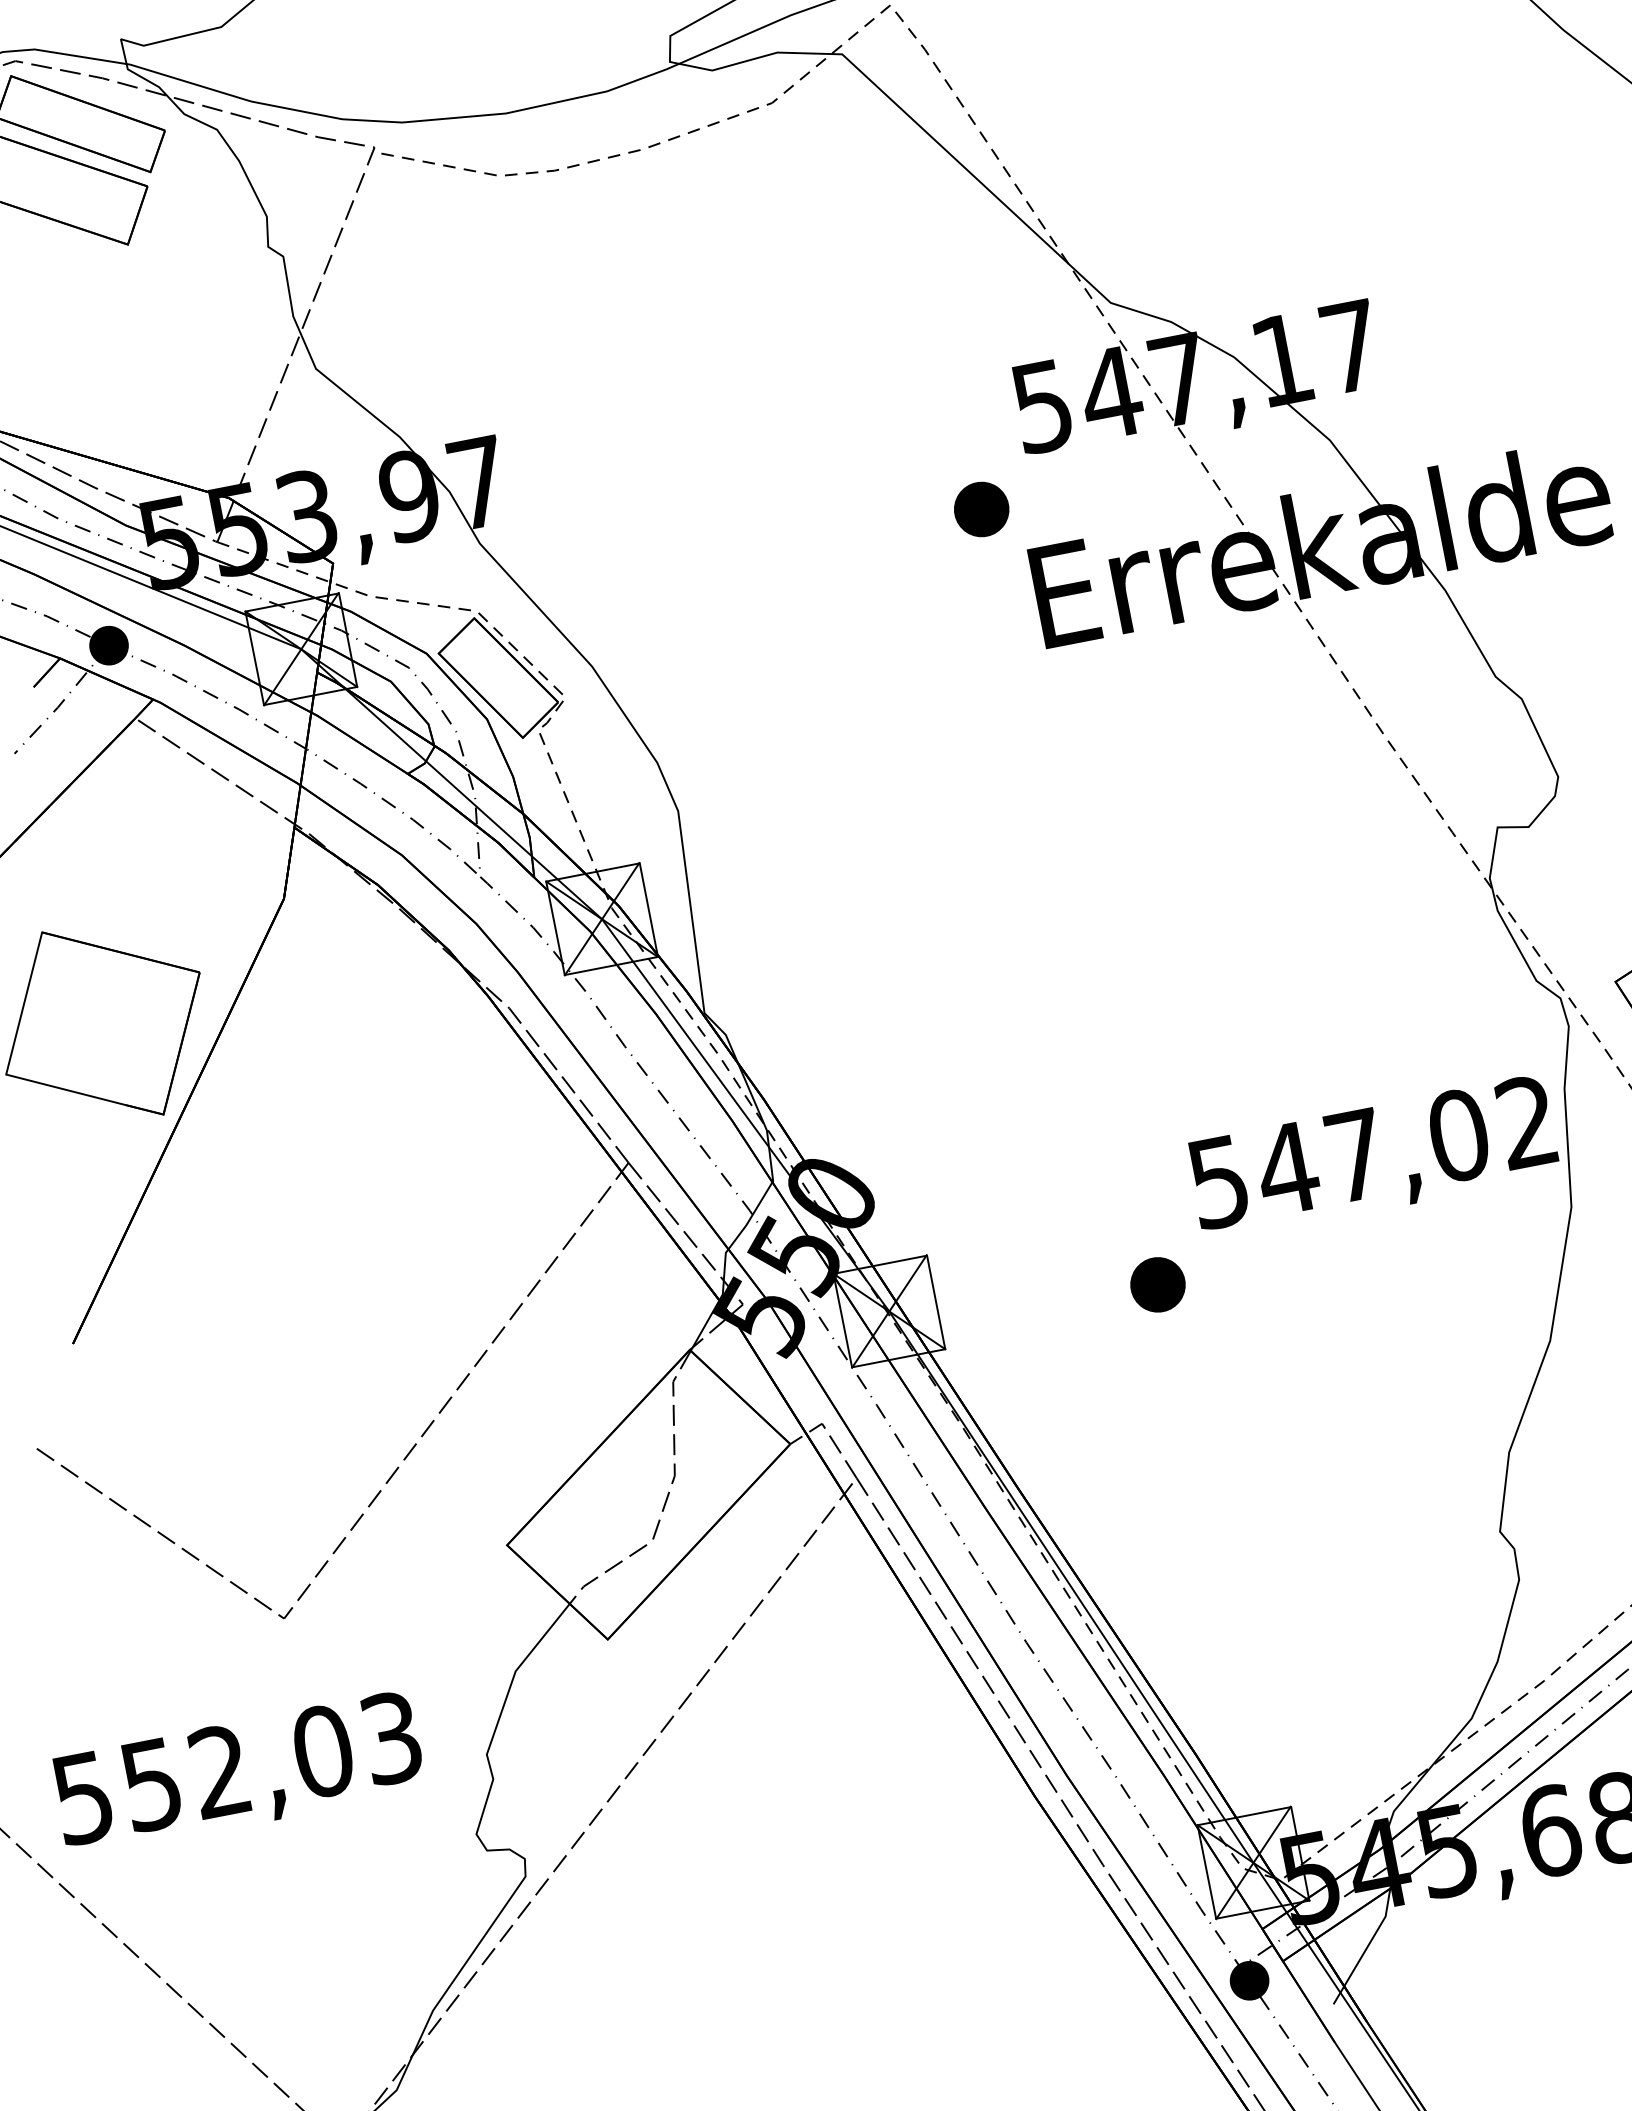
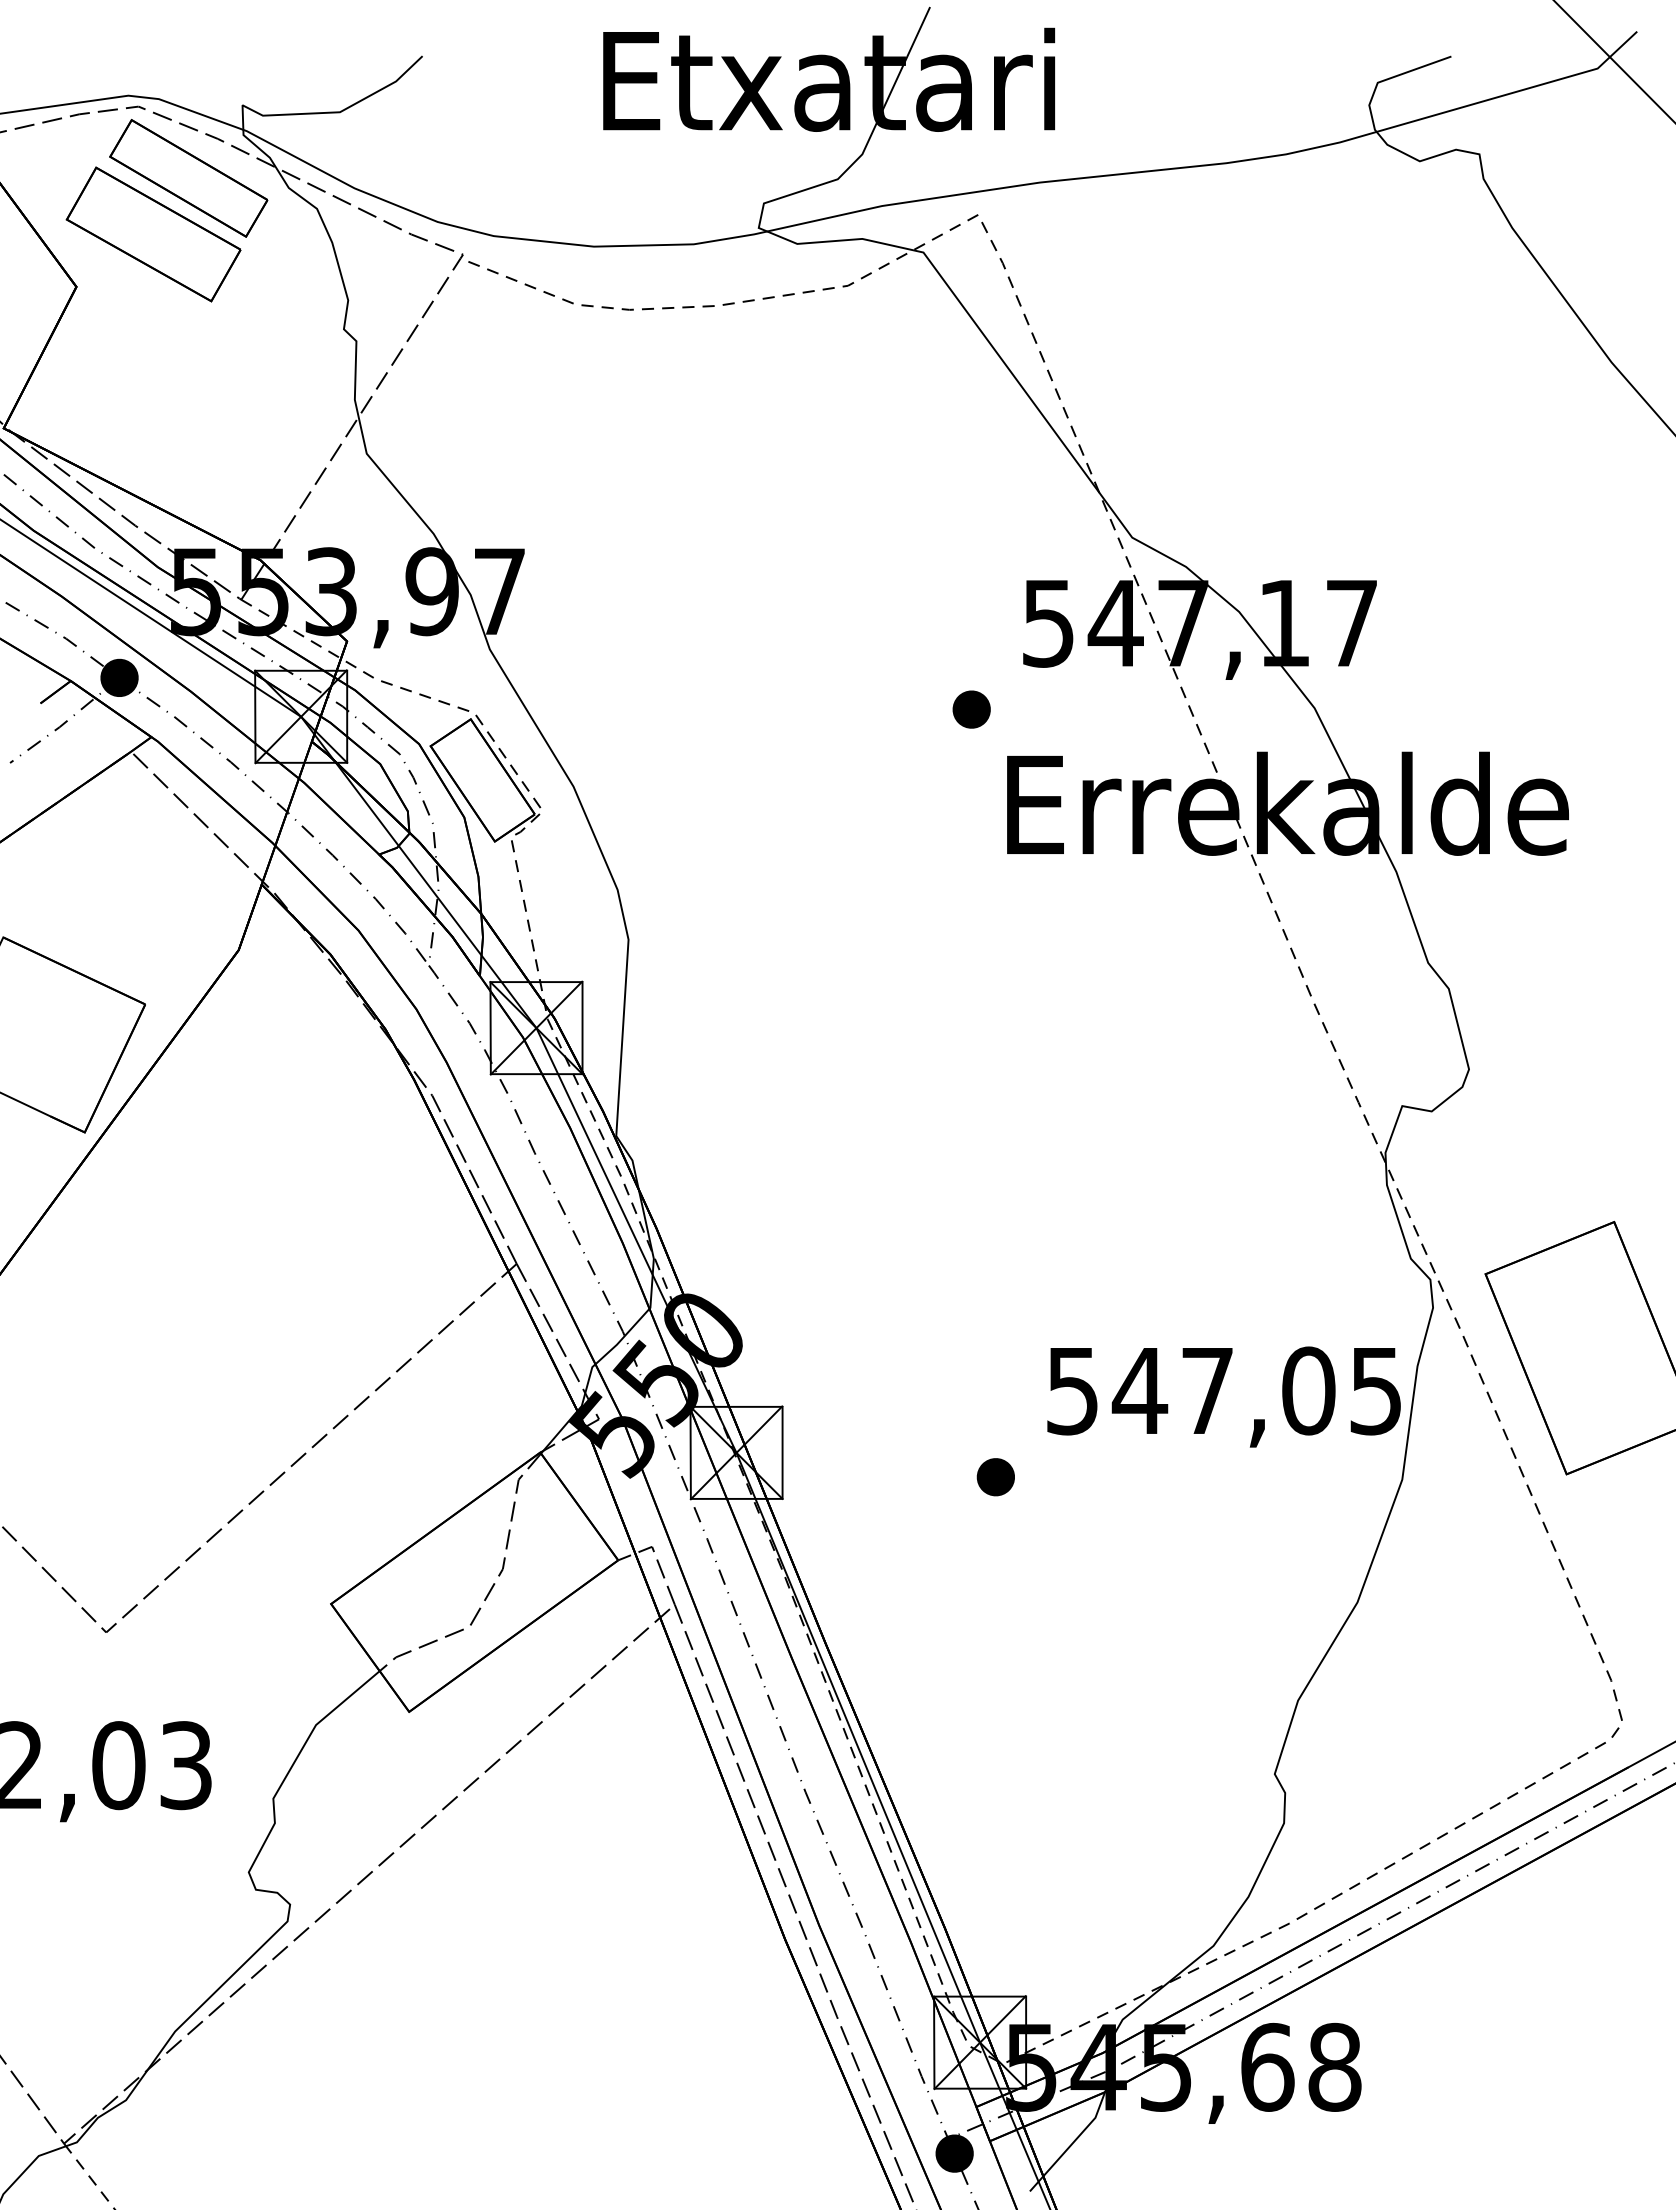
part: (981, 509) -> (971, 709), size x0.71
text: (1526, 1121) -> (1375, 1390), 547,02 -> 547,05
part: (1157, 1285) -> (995, 1477), size x0.71

